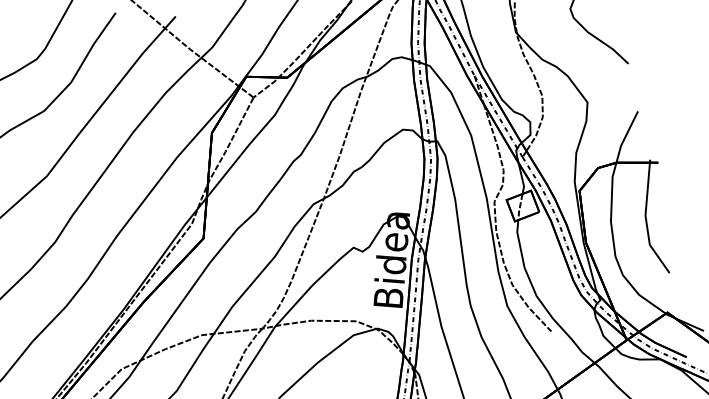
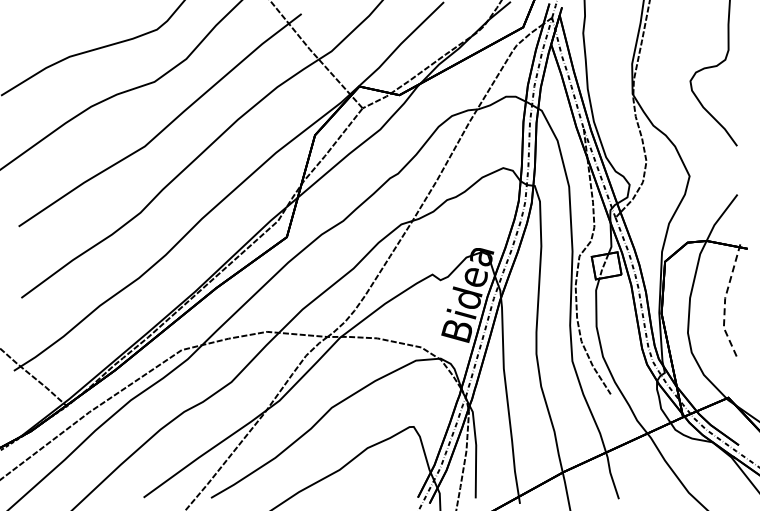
line: (645, 219) -> (724, 302), solid -> dashed

